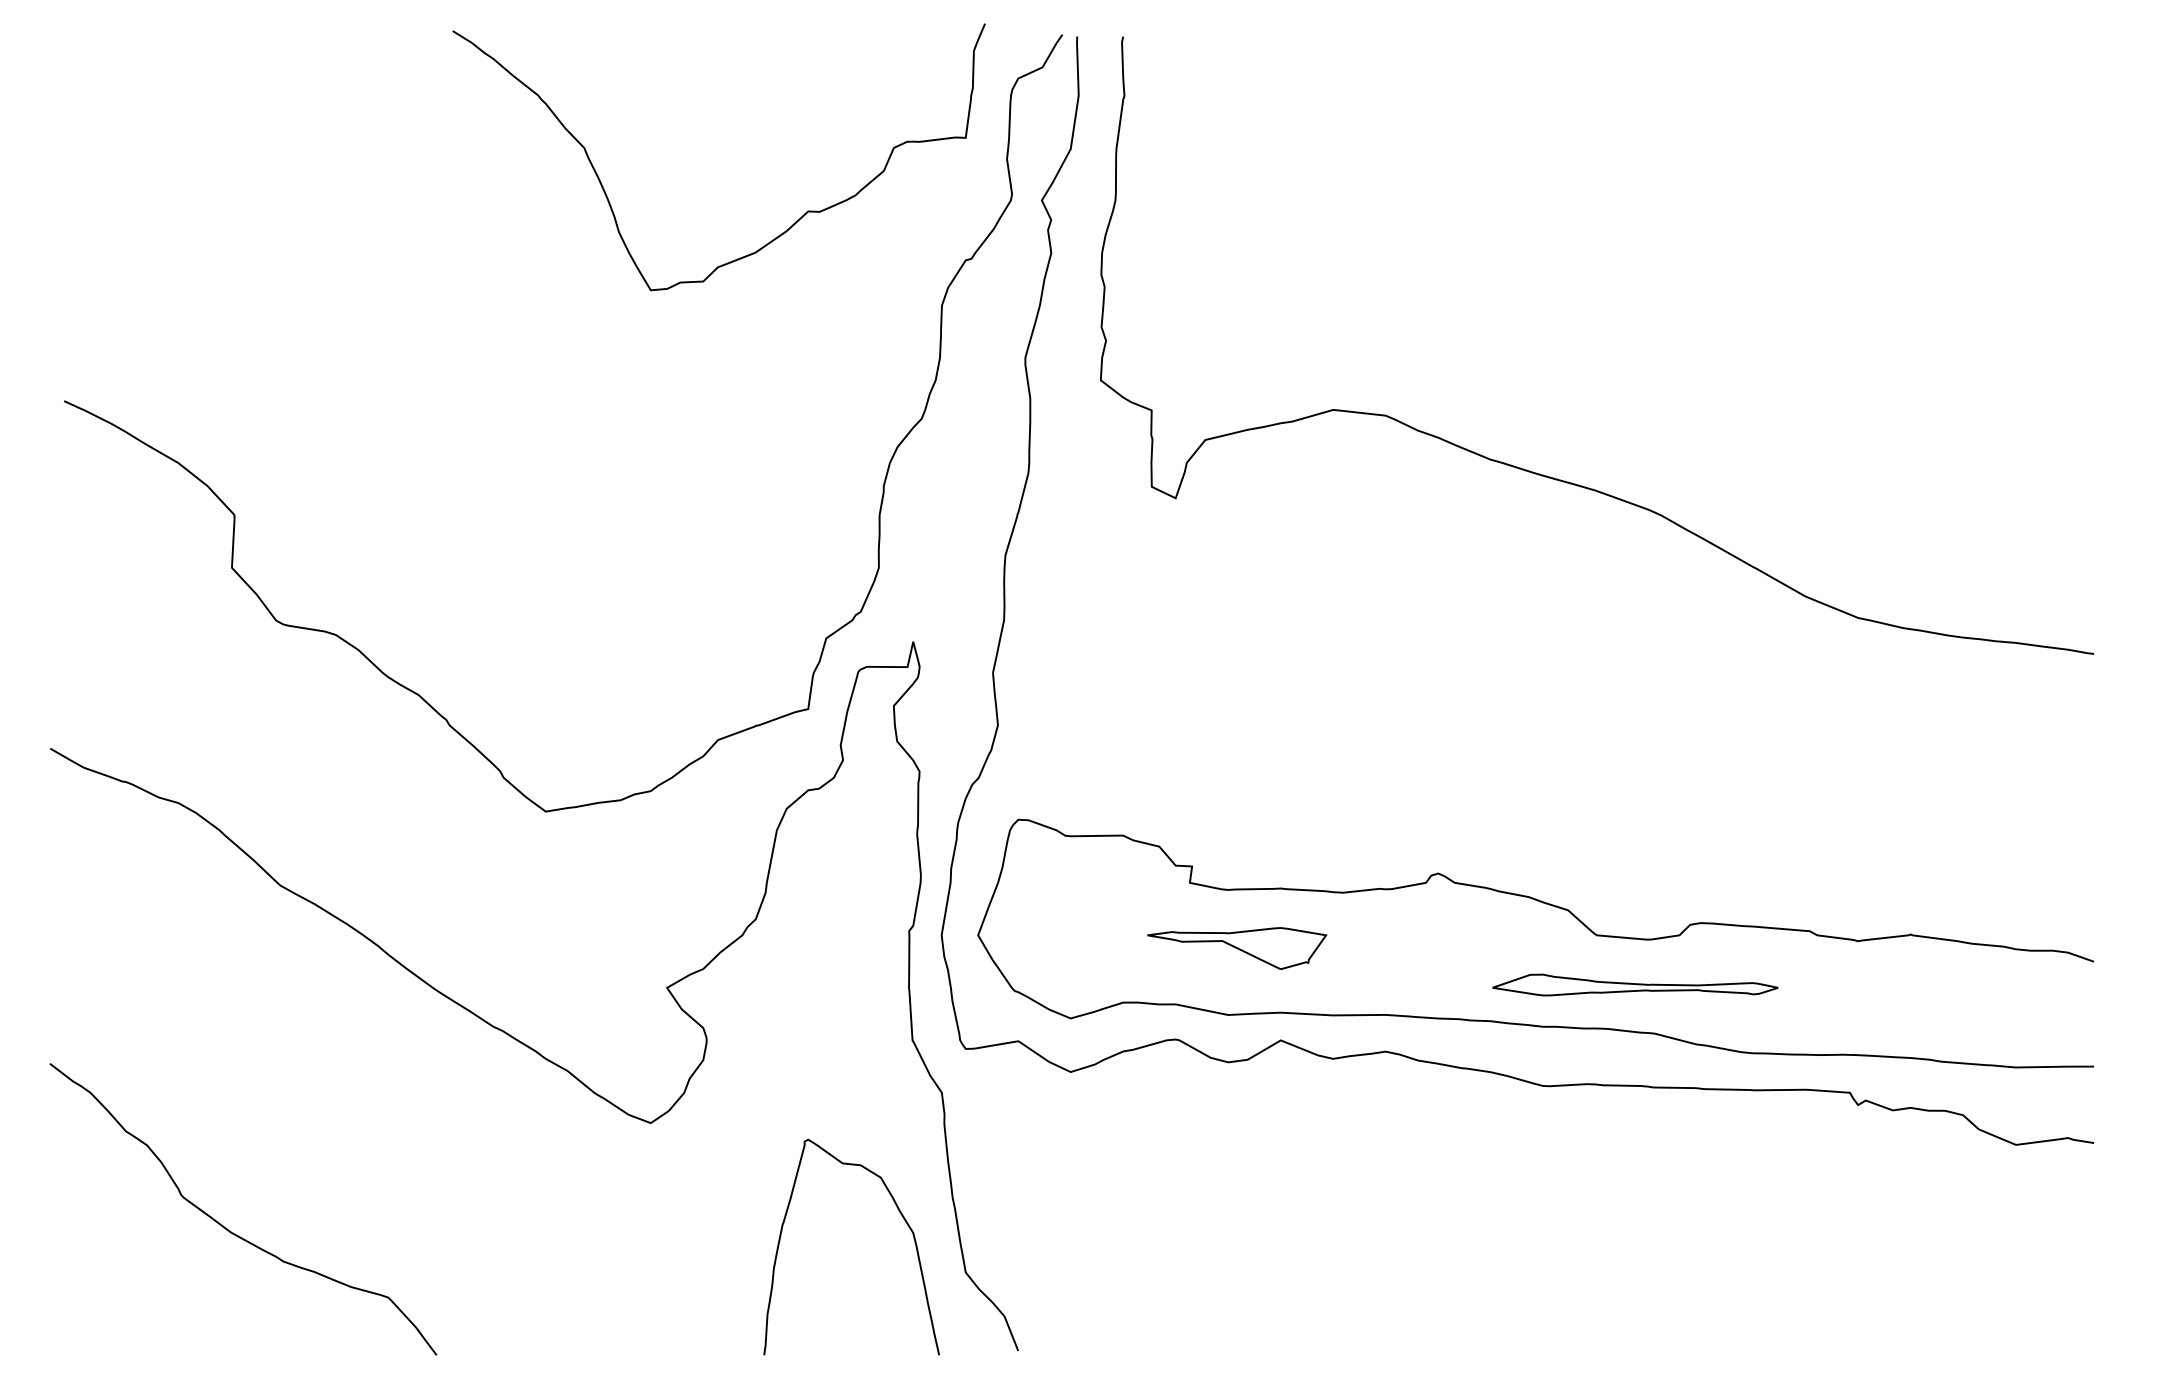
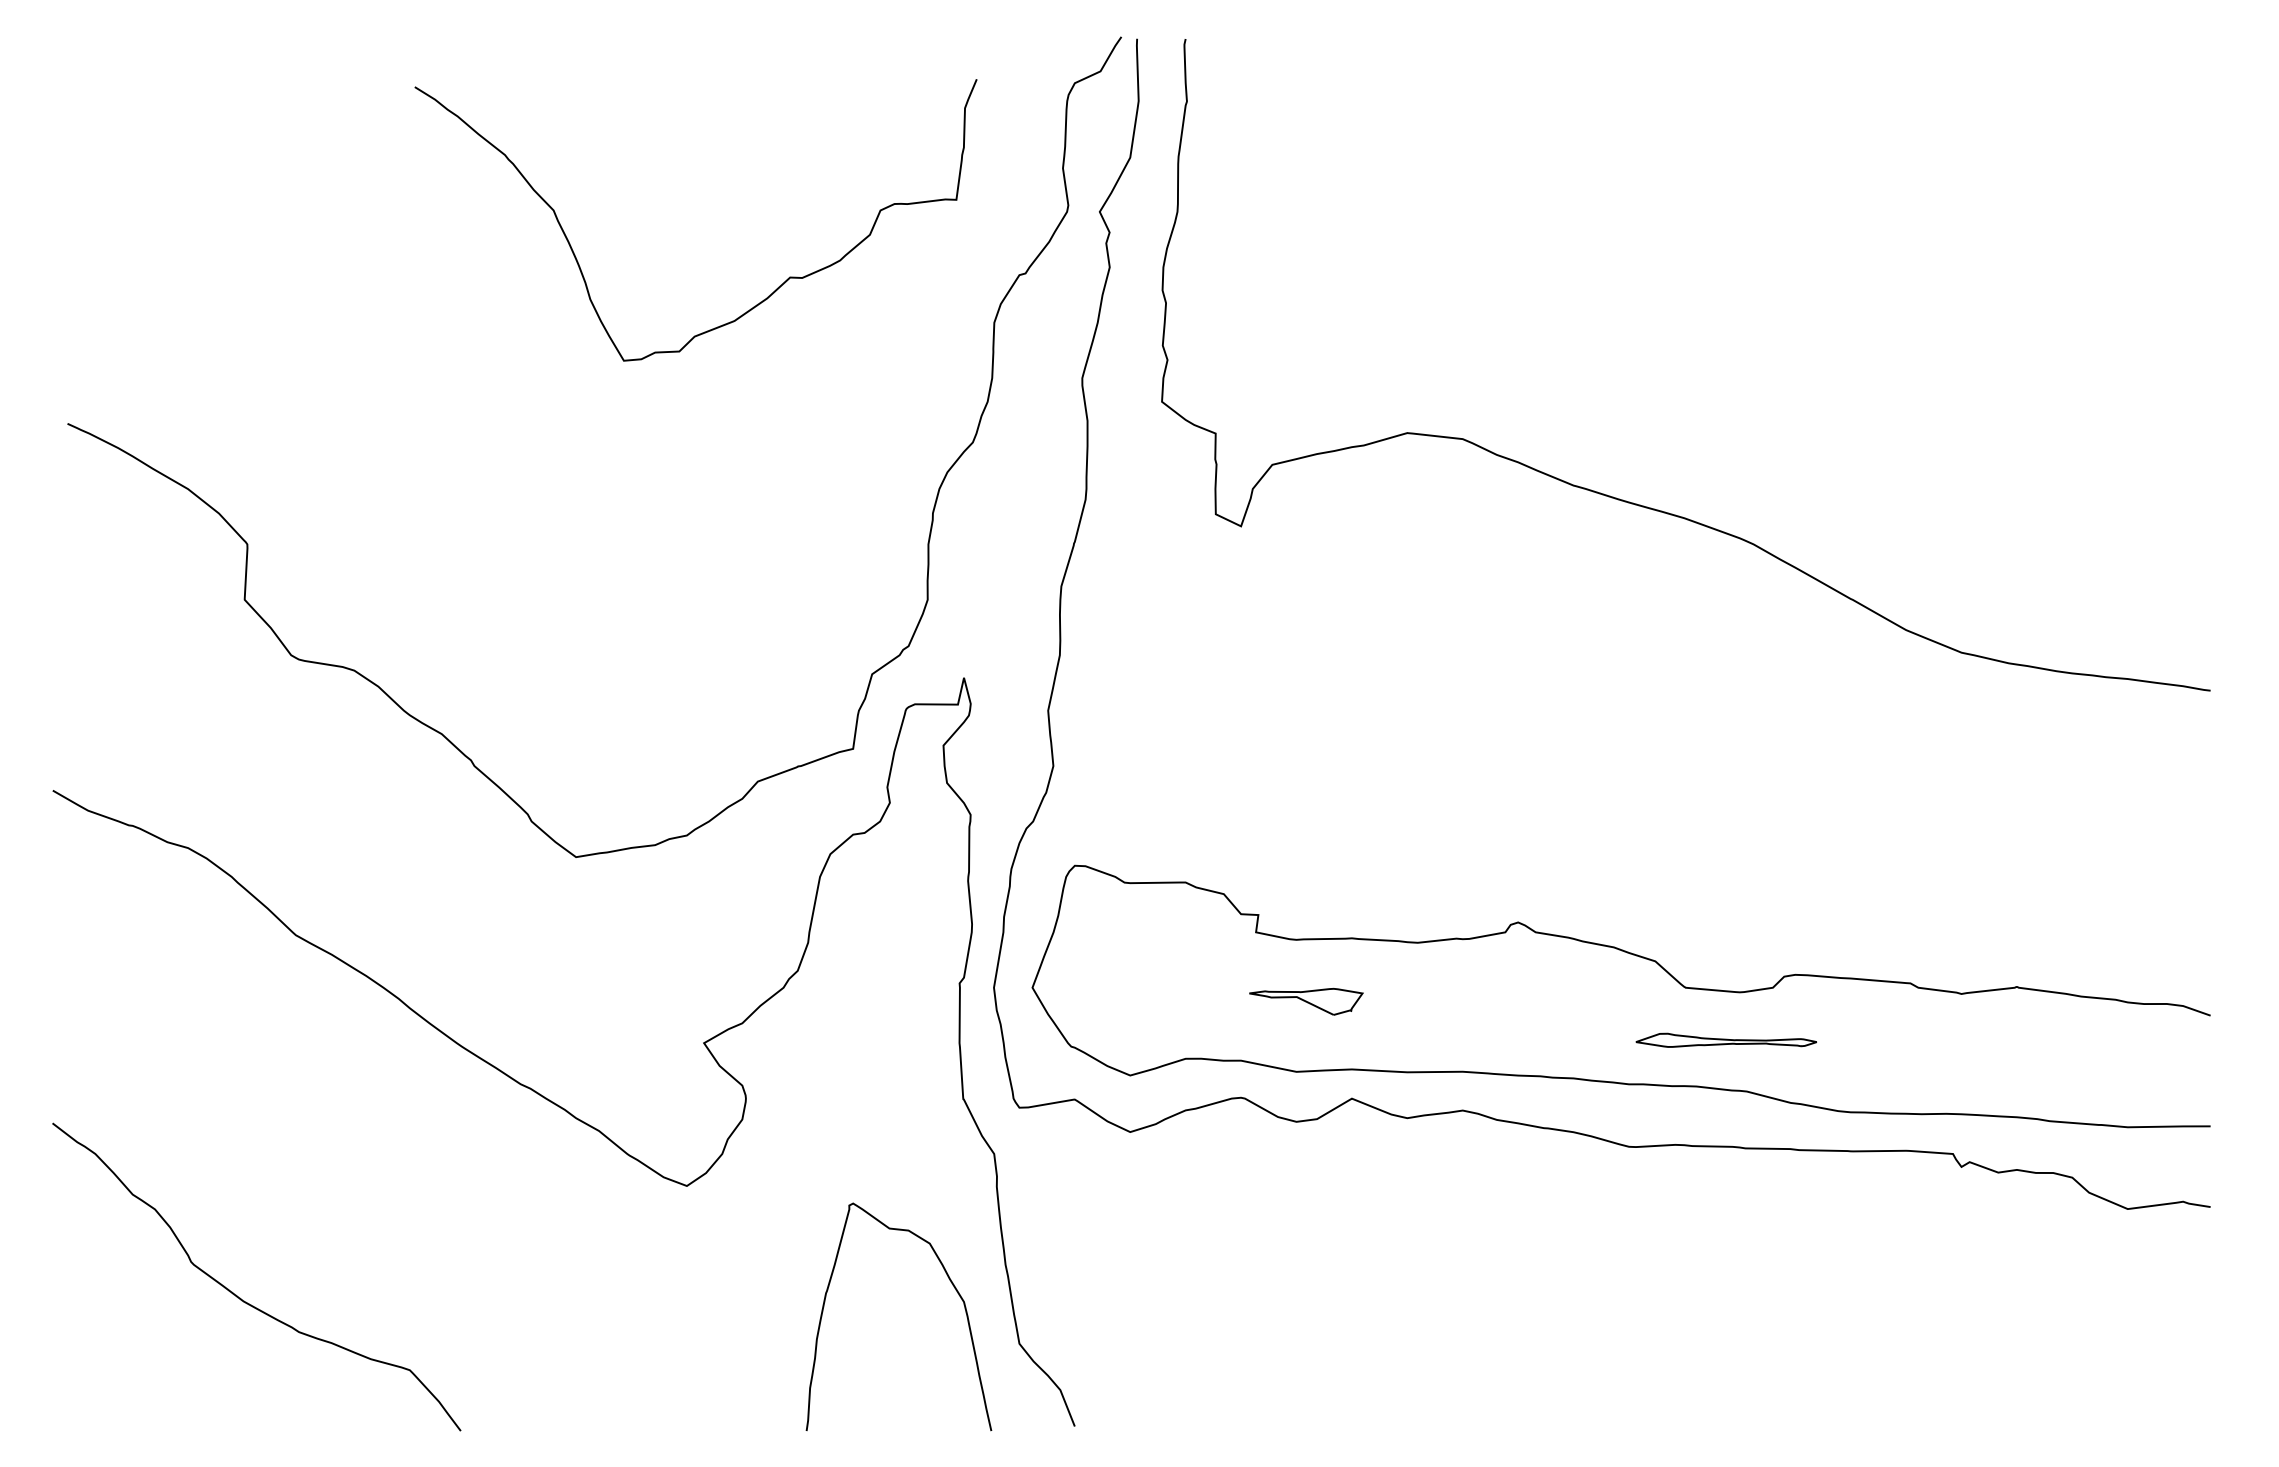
curve: (773, 238) -> (753, 306), moved
part: (1237, 948) -> (1306, 1001), size x0.6
part: (1635, 985) -> (1726, 1040), size x0.6

